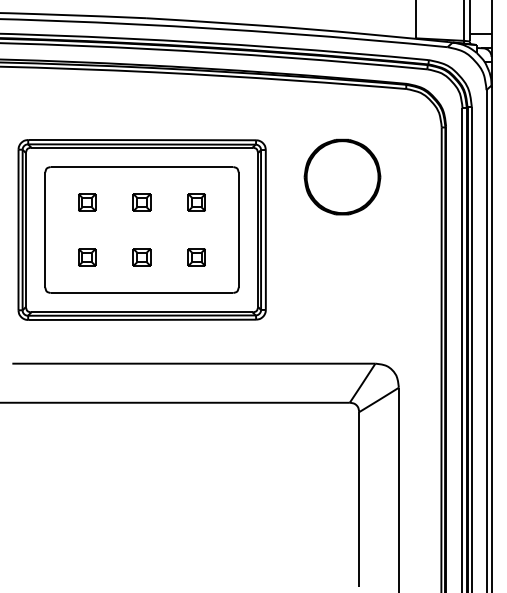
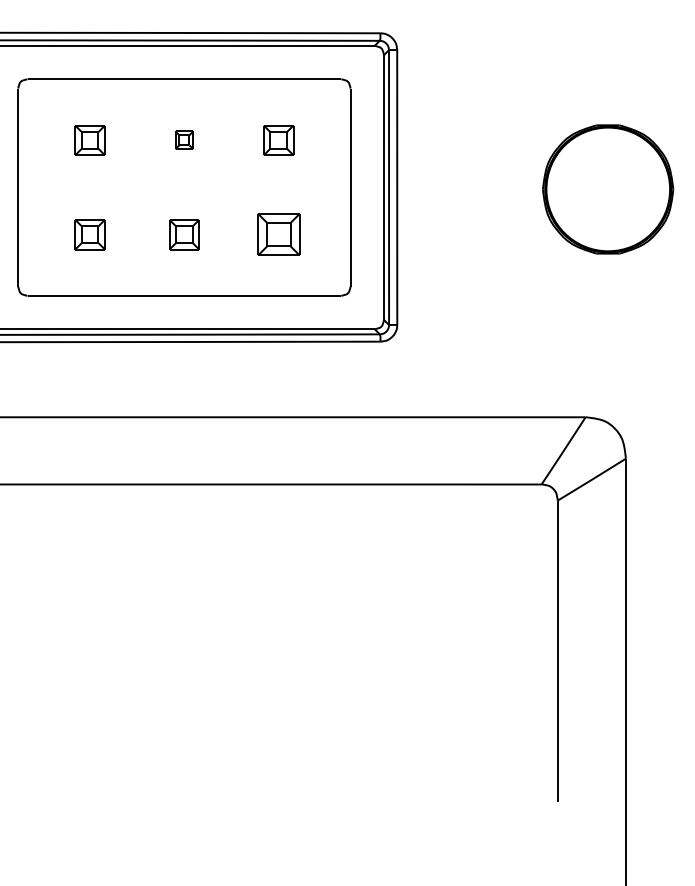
part: (342, 176) -> (608, 188), moved
part: (141, 202) -> (183, 140), size x0.6
part: (196, 257) -> (278, 234), size x1.4

